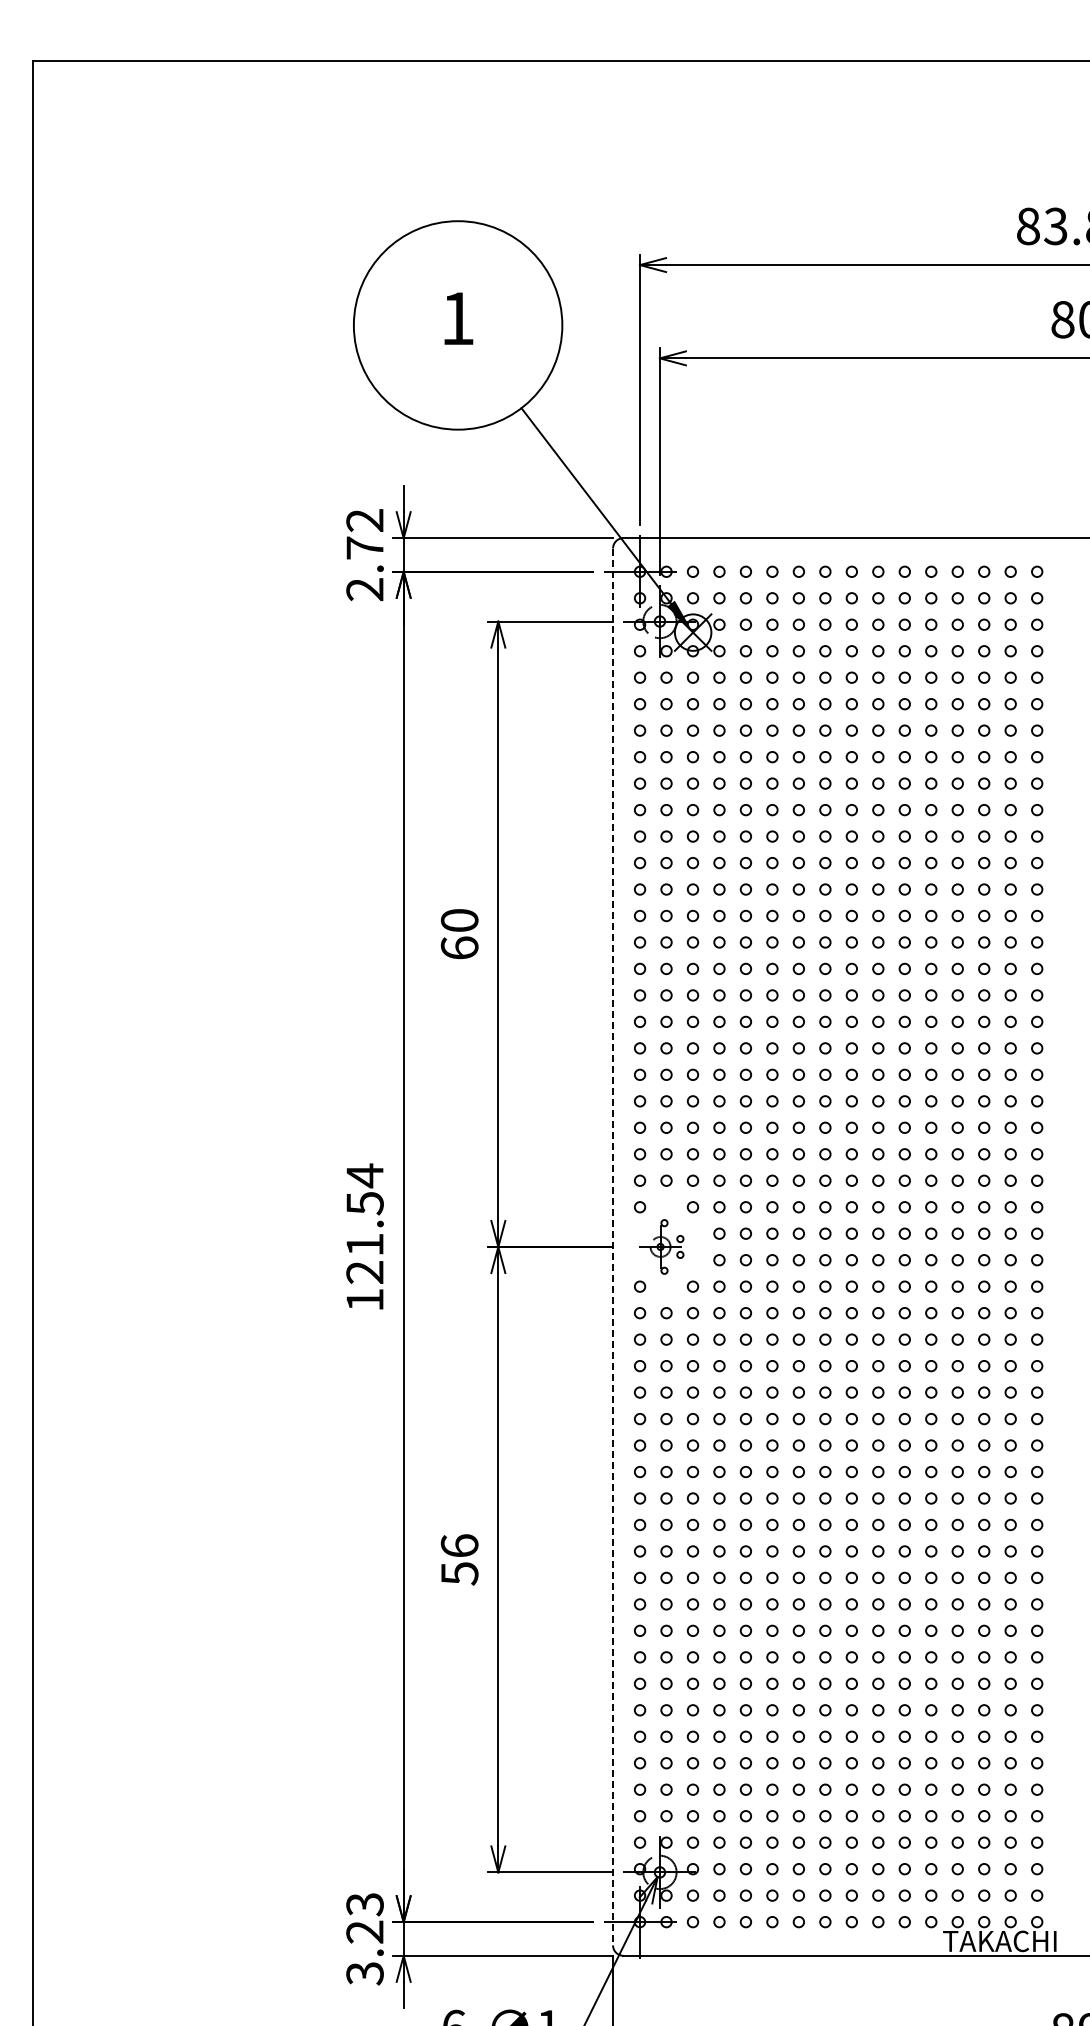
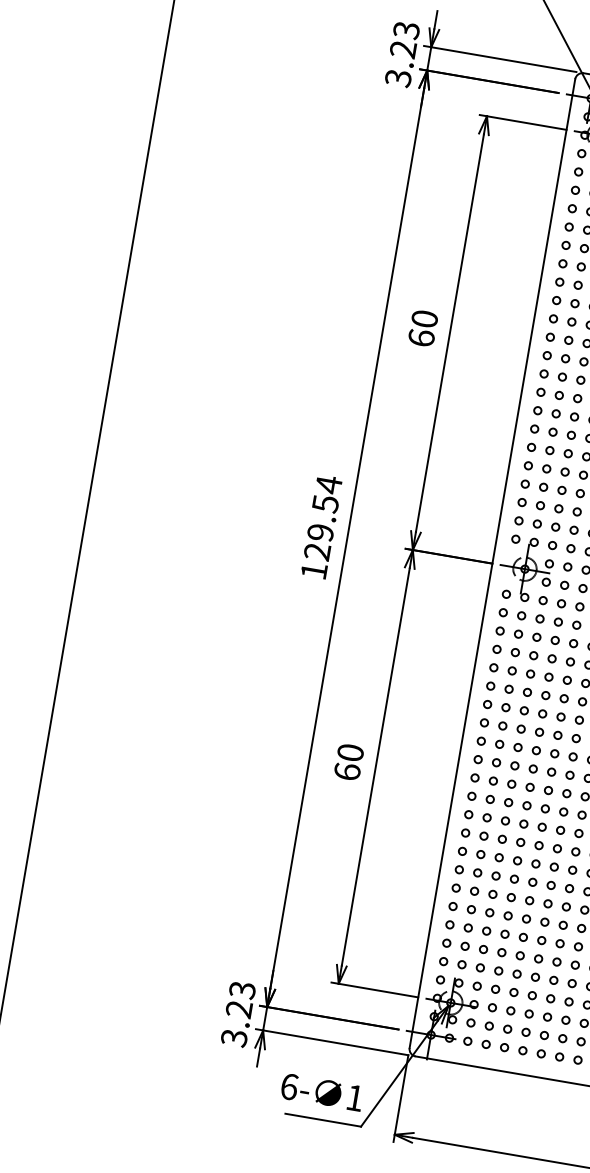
text: (364, 555) -> (402, 54), 2.72 -> 3.23
text: (364, 1244) -> (320, 532), 121.54 -> 129.54
part: (661, 1246) -> (526, 569), size x1.67
line: (613, 1247) -> (492, 564), dashed -> solid
text: (459, 1559) -> (348, 762), 56 -> 60

